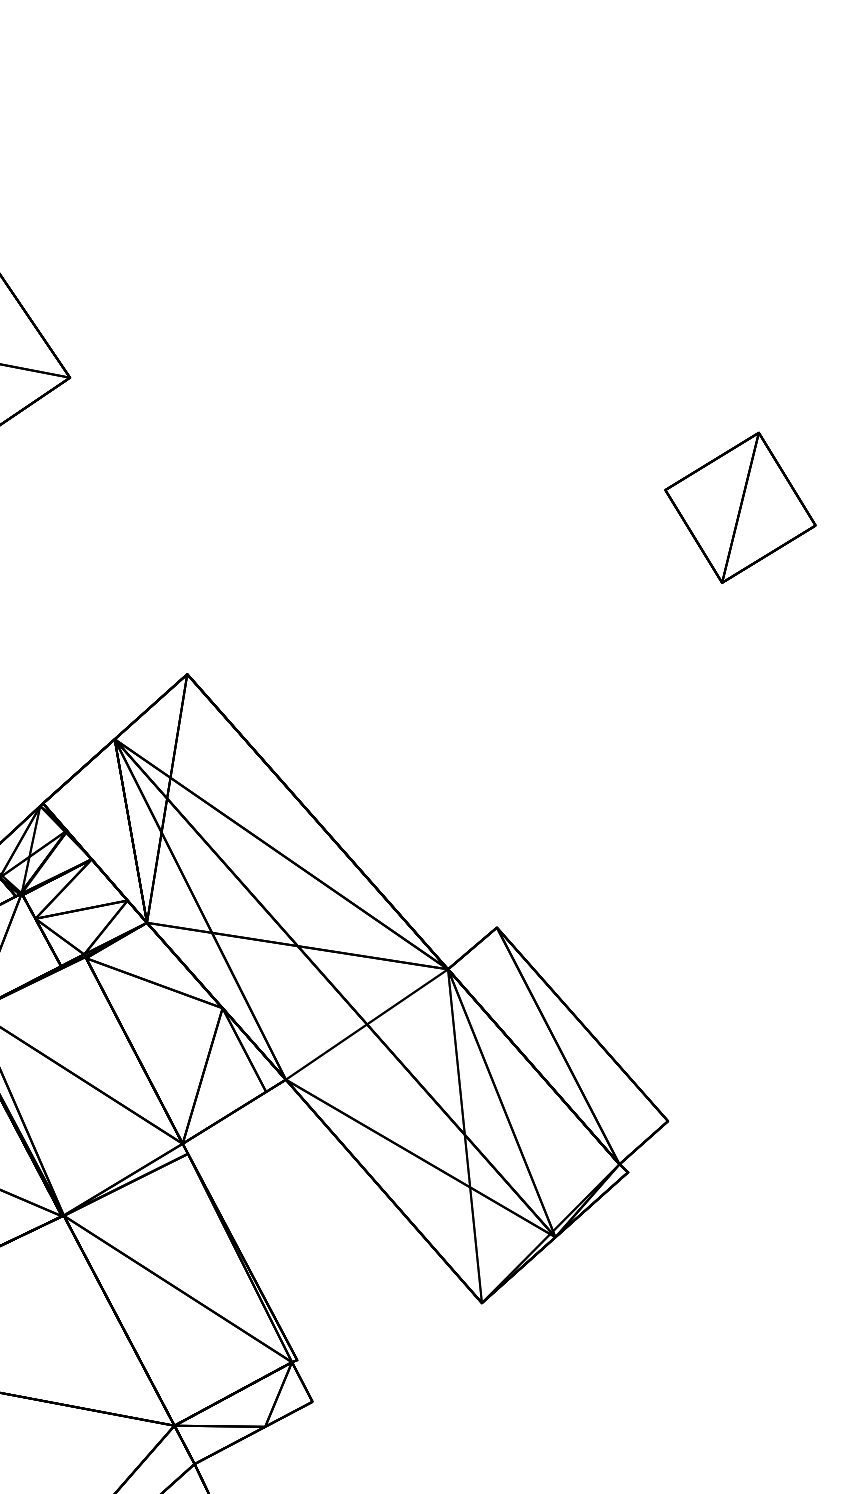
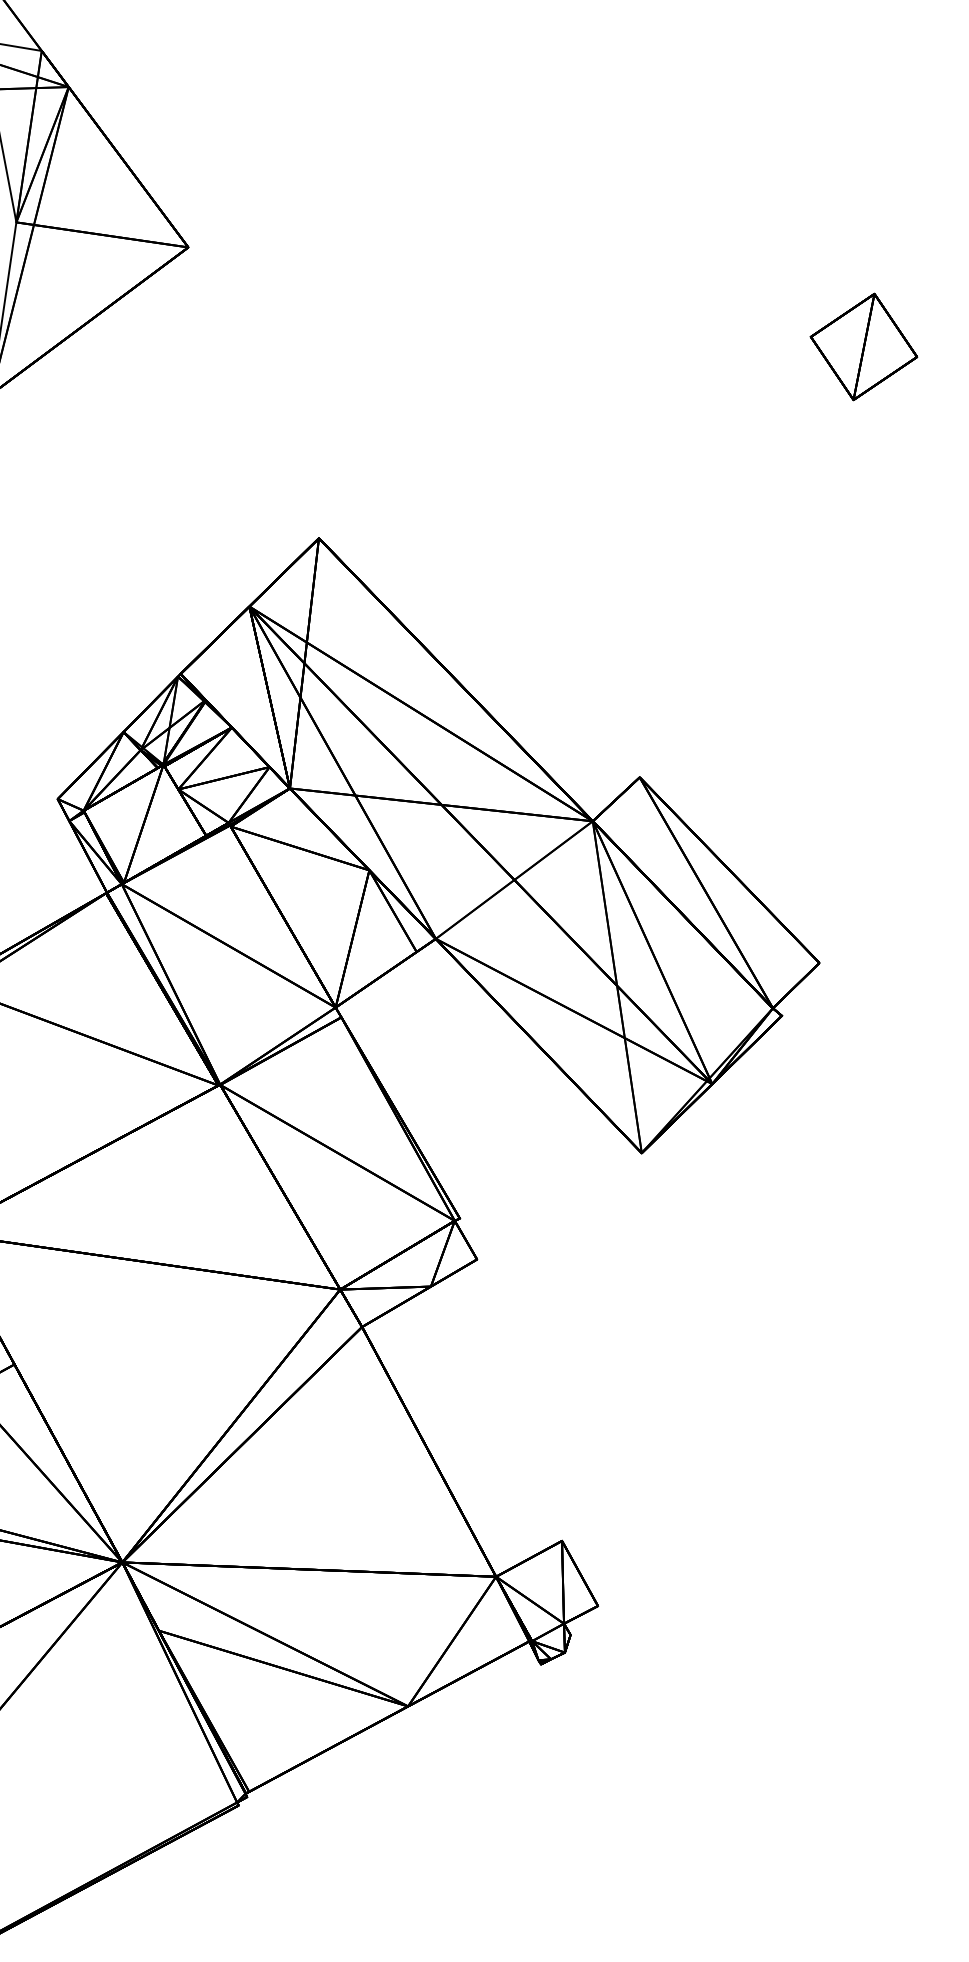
part: (739, 507) -> (863, 346), size x0.7

